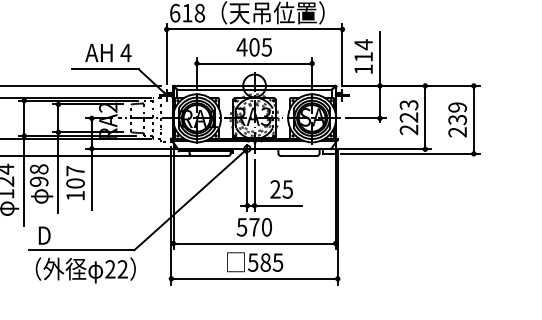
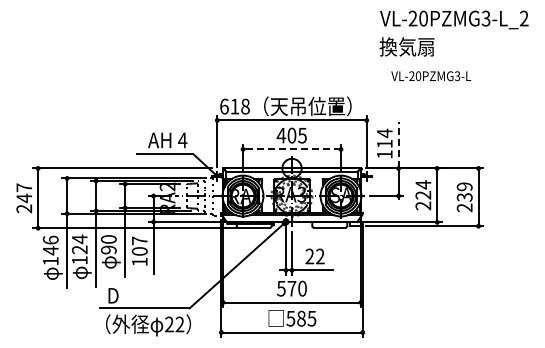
line: (379, 57) -> (398, 144), solid -> dashed
line: (255, 63) -> (292, 149), solid -> dashed
text: (409, 104) -> (423, 184), 223 -> 224
text: (38, 169) -> (108, 239), 98 -> 90
text: (286, 189) -> (319, 256), 25 -> 22

